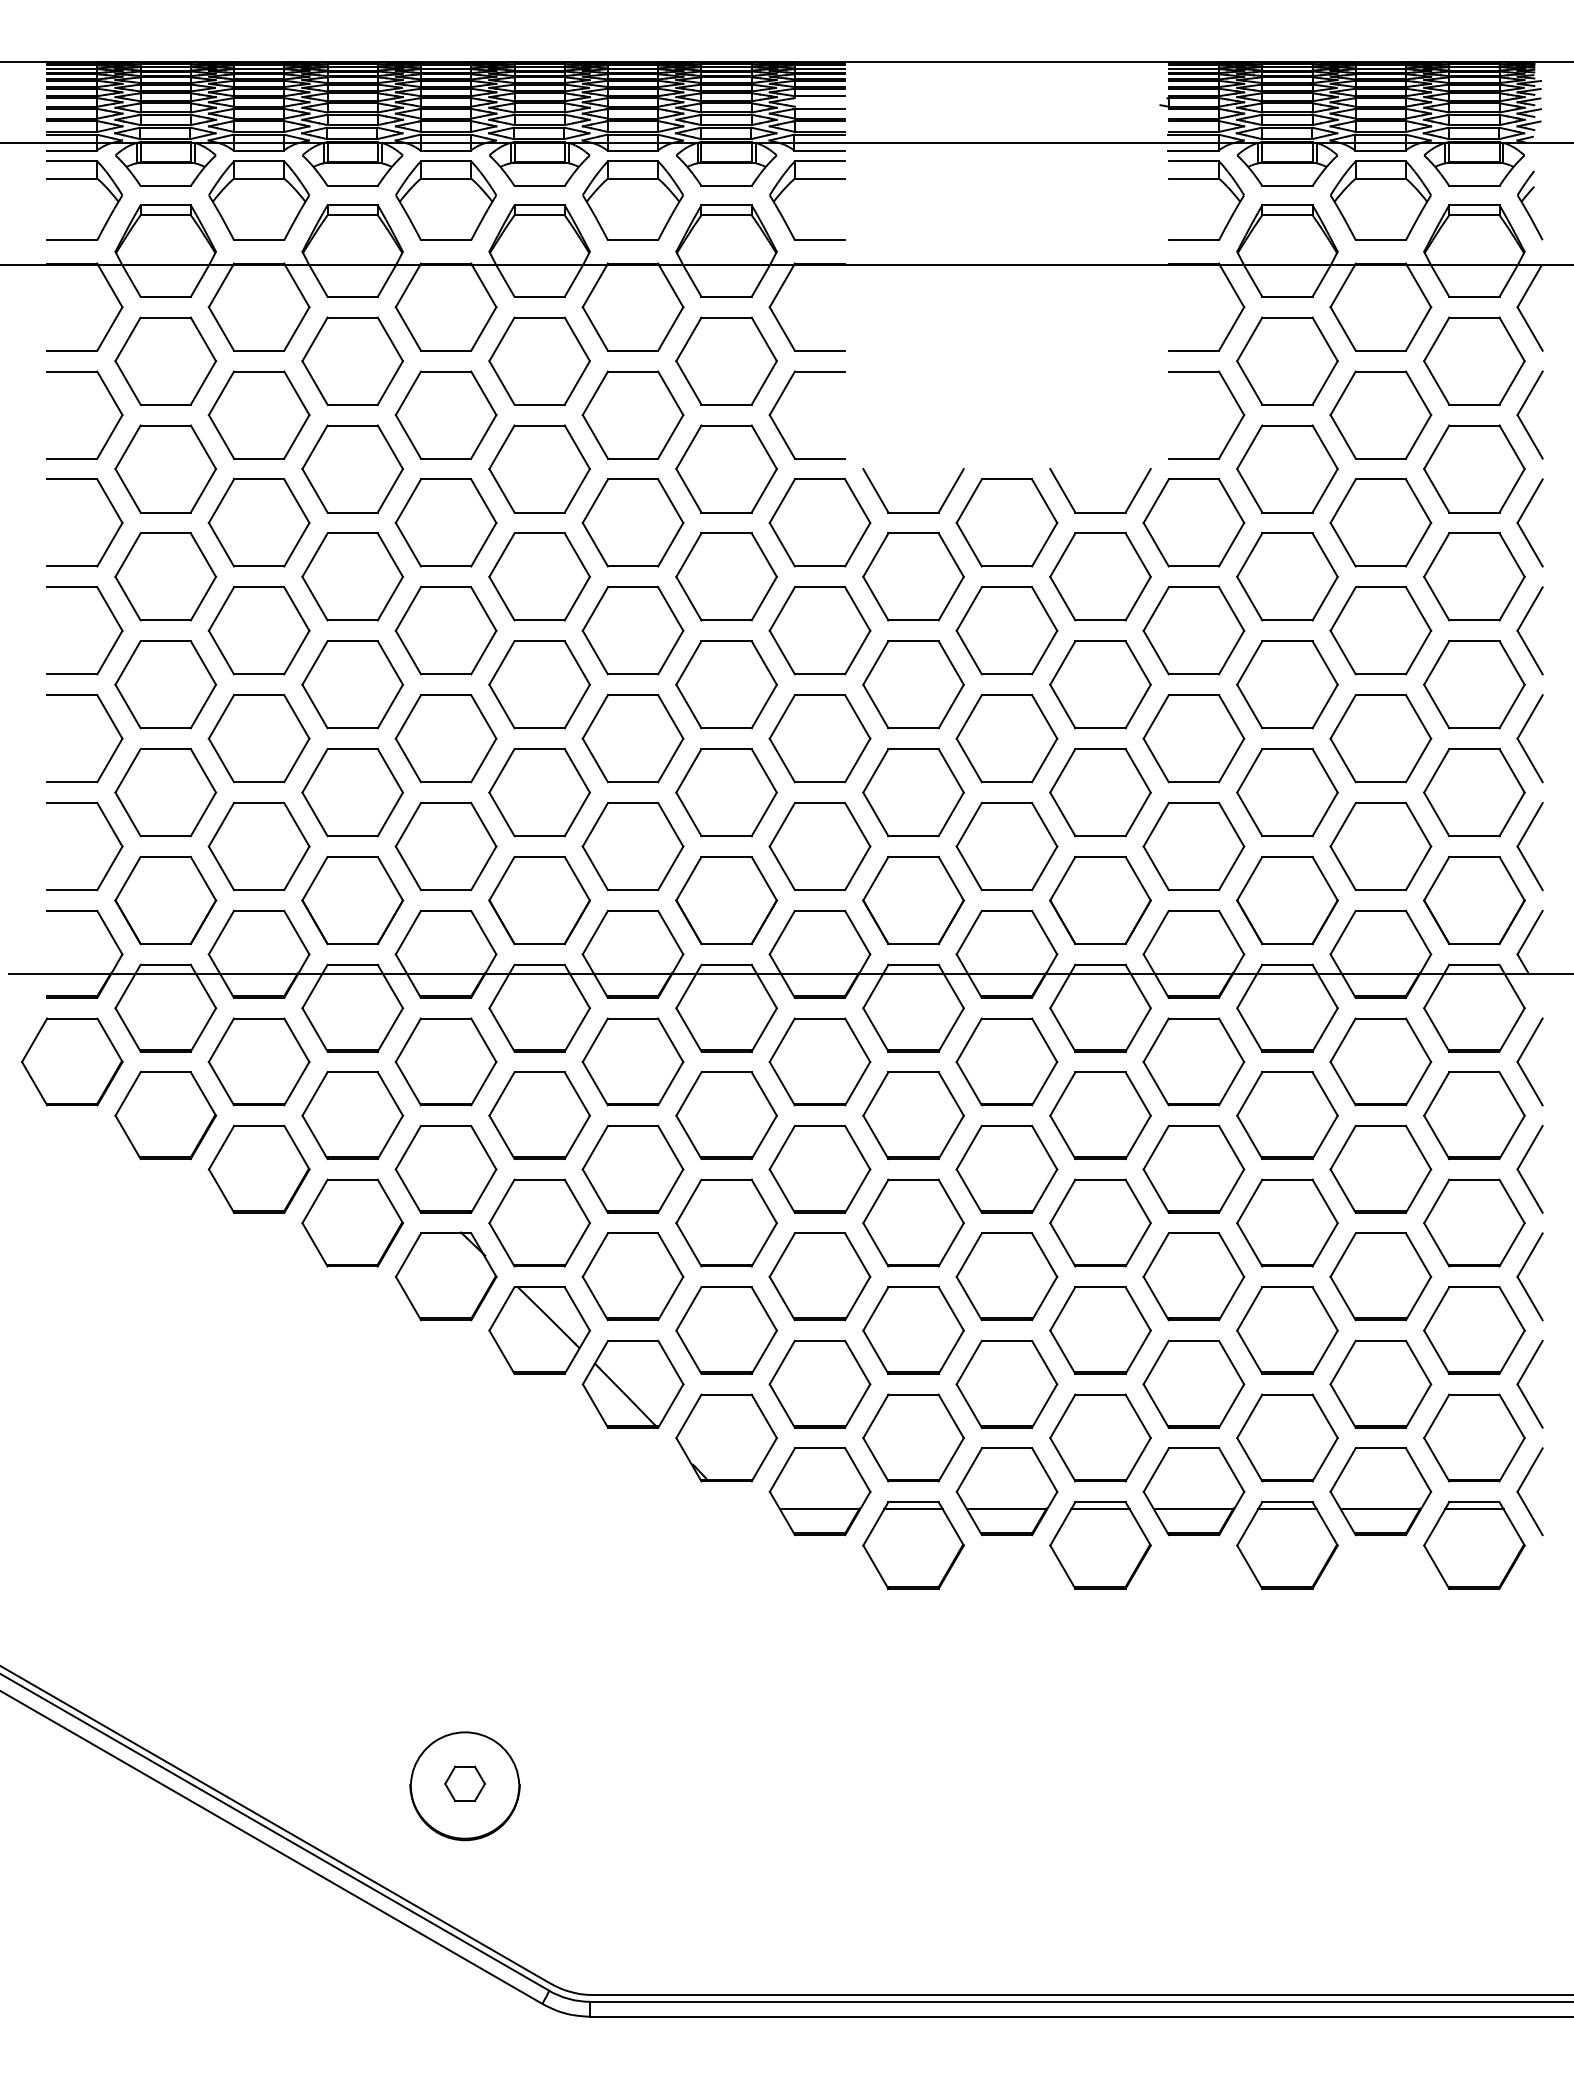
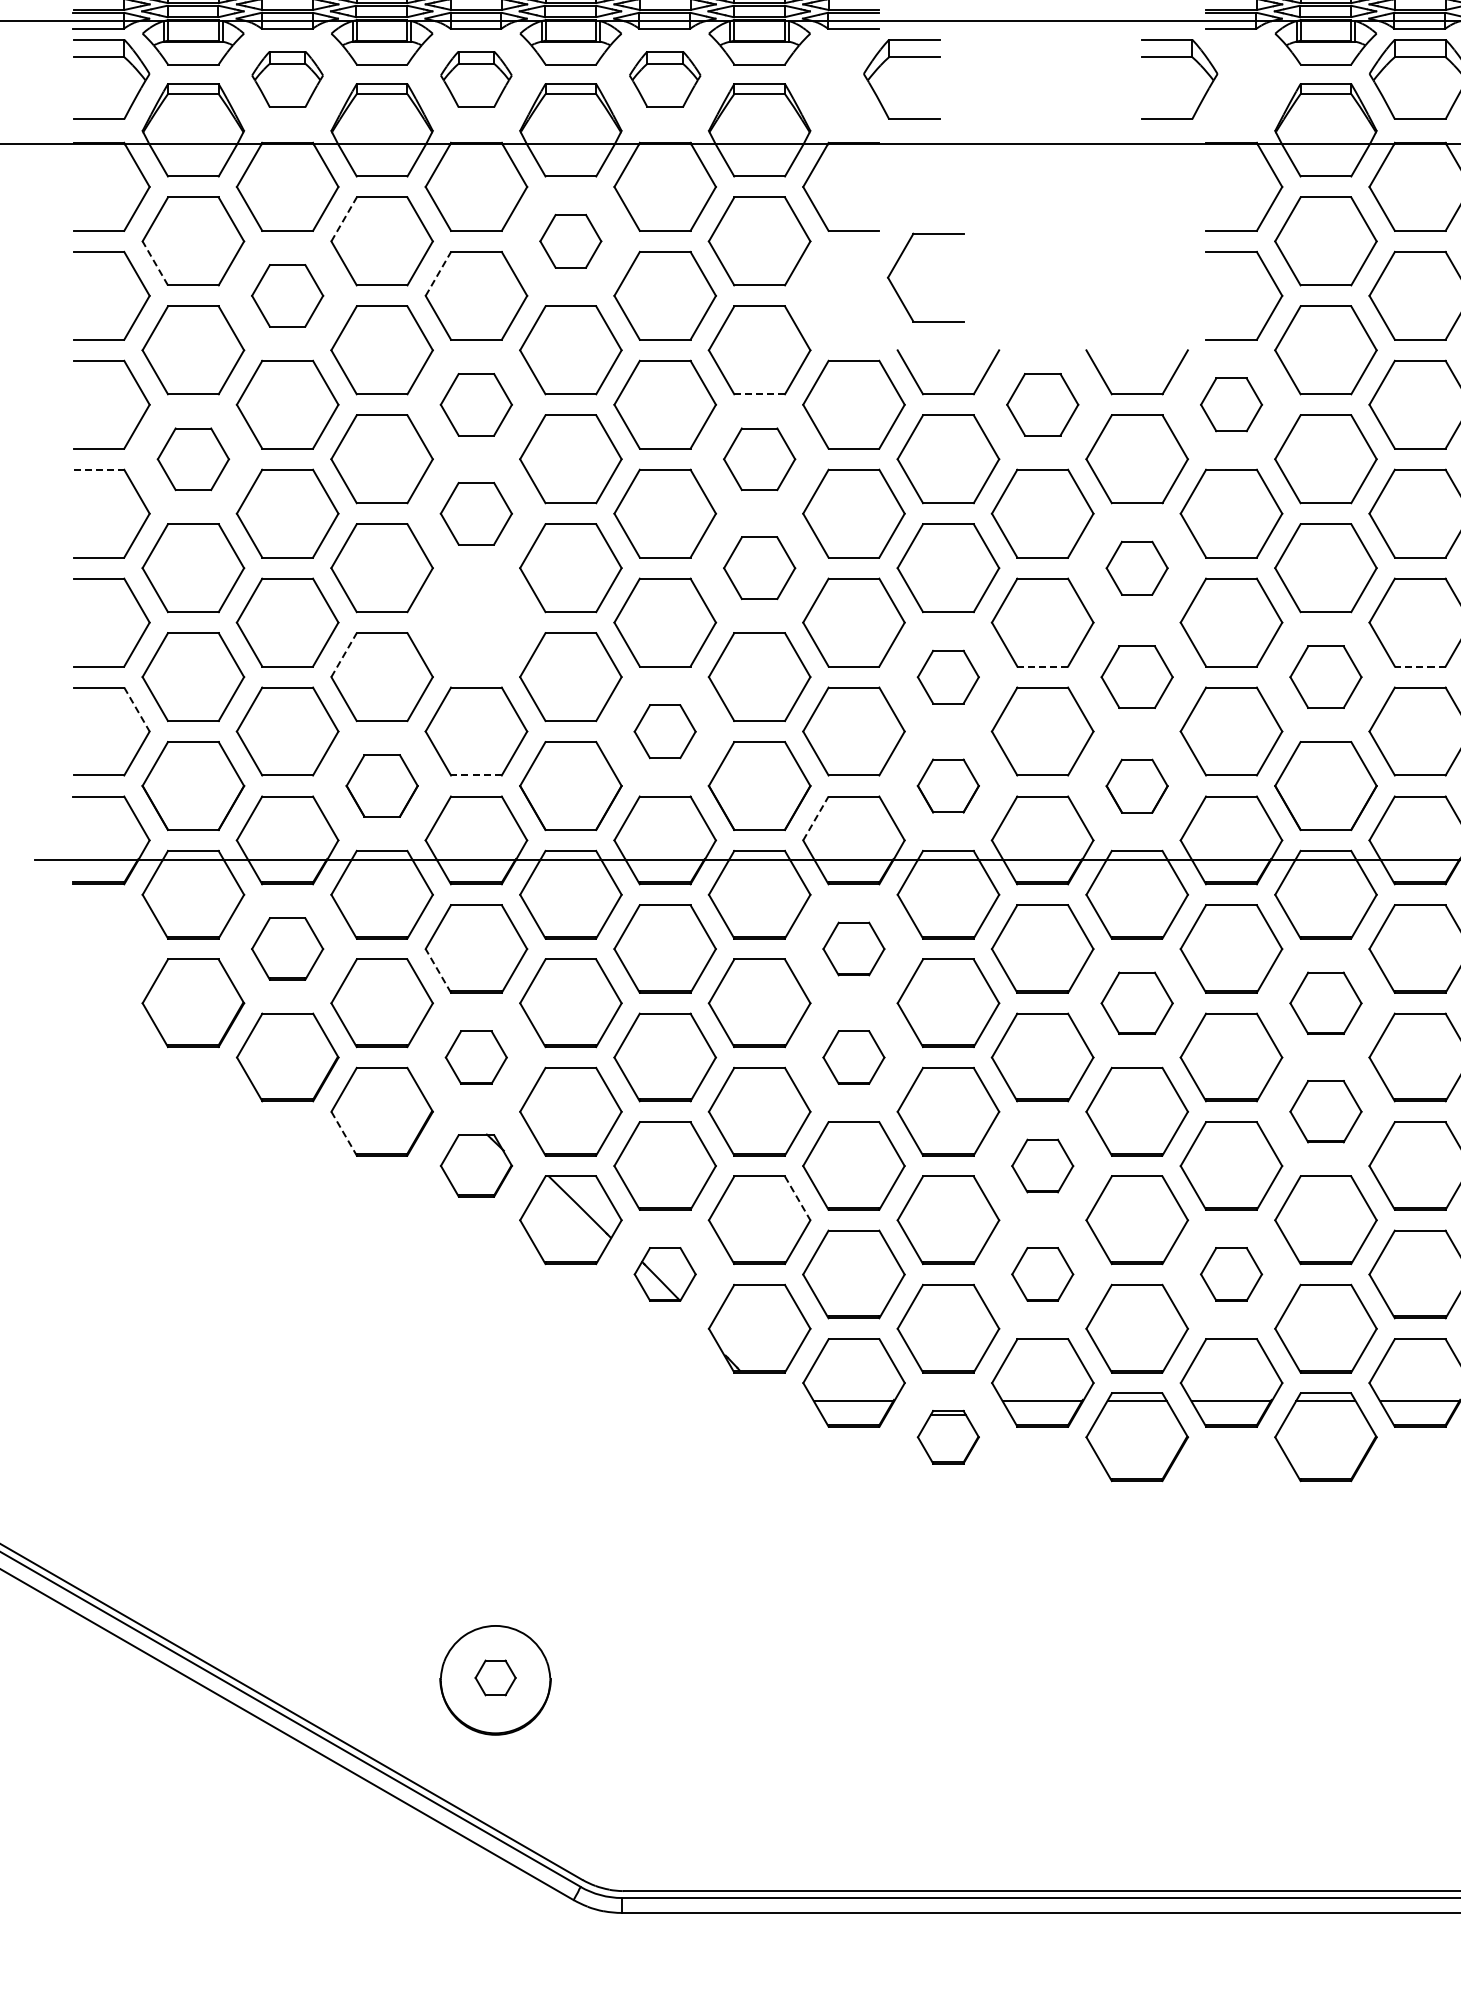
part: (807, 179) -> (901, 58), moved
part: (1206, 179) -> (1179, 58), moved
part: (258, 200) -> (287, 79), size x0.7
part: (445, 200) -> (475, 79), size x0.7
part: (632, 200) -> (664, 79), size x0.7
line: (315, 338) -> (344, 218), solid -> dashed
part: (539, 360) -> (570, 240), size x0.6
line: (127, 382) -> (154, 262), solid -> dashed
line: (408, 392) -> (438, 273), solid -> dashed
part: (779, 400) -> (897, 262), moved
part: (258, 414) -> (287, 295), size x0.7
line: (726, 512) -> (759, 394), solid -> dashed
part: (445, 522) -> (475, 404), size x0.7
part: (1006, 522) -> (1042, 404), size x0.7
part: (1193, 522) -> (1231, 404), size x0.6
part: (165, 576) -> (193, 458), size x0.7
part: (726, 576) -> (759, 458), size x0.7
line: (72, 587) -> (99, 469), solid -> dashed
part: (445, 630) -> (475, 513), size x0.7
part: (726, 684) -> (759, 567), size x0.7
part: (1100, 684) -> (1137, 567), size x0.6
part: (445, 738) -> (475, 622), removed
line: (315, 770) -> (344, 654), solid -> dashed
line: (1006, 782) -> (1042, 666), solid -> dashed
line: (1380, 782) -> (1419, 666), solid -> dashed
part: (913, 792) -> (948, 676), size x0.6
part: (1100, 792) -> (1137, 676), size x0.7
part: (1287, 792) -> (1325, 676), size x0.7
line: (110, 825) -> (137, 710), solid -> dashed
part: (632, 846) -> (664, 731), size x0.6
line: (445, 890) -> (475, 775), solid -> dashed
part: (352, 900) -> (381, 786), size x0.7
part: (913, 900) -> (948, 786), size x0.6
part: (1100, 900) -> (1137, 786), size x0.6
line: (782, 932) -> (816, 818), solid -> dashed
part: (72, 1061) -> (99, 948), removed
part: (258, 1061) -> (287, 948), size x0.7
part: (819, 1061) -> (853, 948), size x0.6
line: (408, 1083) -> (438, 970), solid -> dashed
part: (1100, 1115) -> (1137, 1003), size x0.7
part: (1287, 1115) -> (1325, 1003), size x0.7
part: (445, 1169) -> (475, 1057), size x0.6
part: (819, 1169) -> (853, 1057), size x0.6
part: (1287, 1222) -> (1325, 1111), size x0.7
line: (315, 1245) -> (344, 1134), solid -> dashed
part: (445, 1276) -> (475, 1165), size x0.7
part: (1006, 1276) -> (1042, 1165), size x0.6
line: (764, 1309) -> (797, 1198), solid -> dashed
part: (632, 1383) -> (664, 1273), size x0.6
part: (1006, 1383) -> (1042, 1273), size x0.6
part: (1193, 1383) -> (1231, 1273), size x0.6
part: (913, 1545) -> (948, 1437), size x0.6

